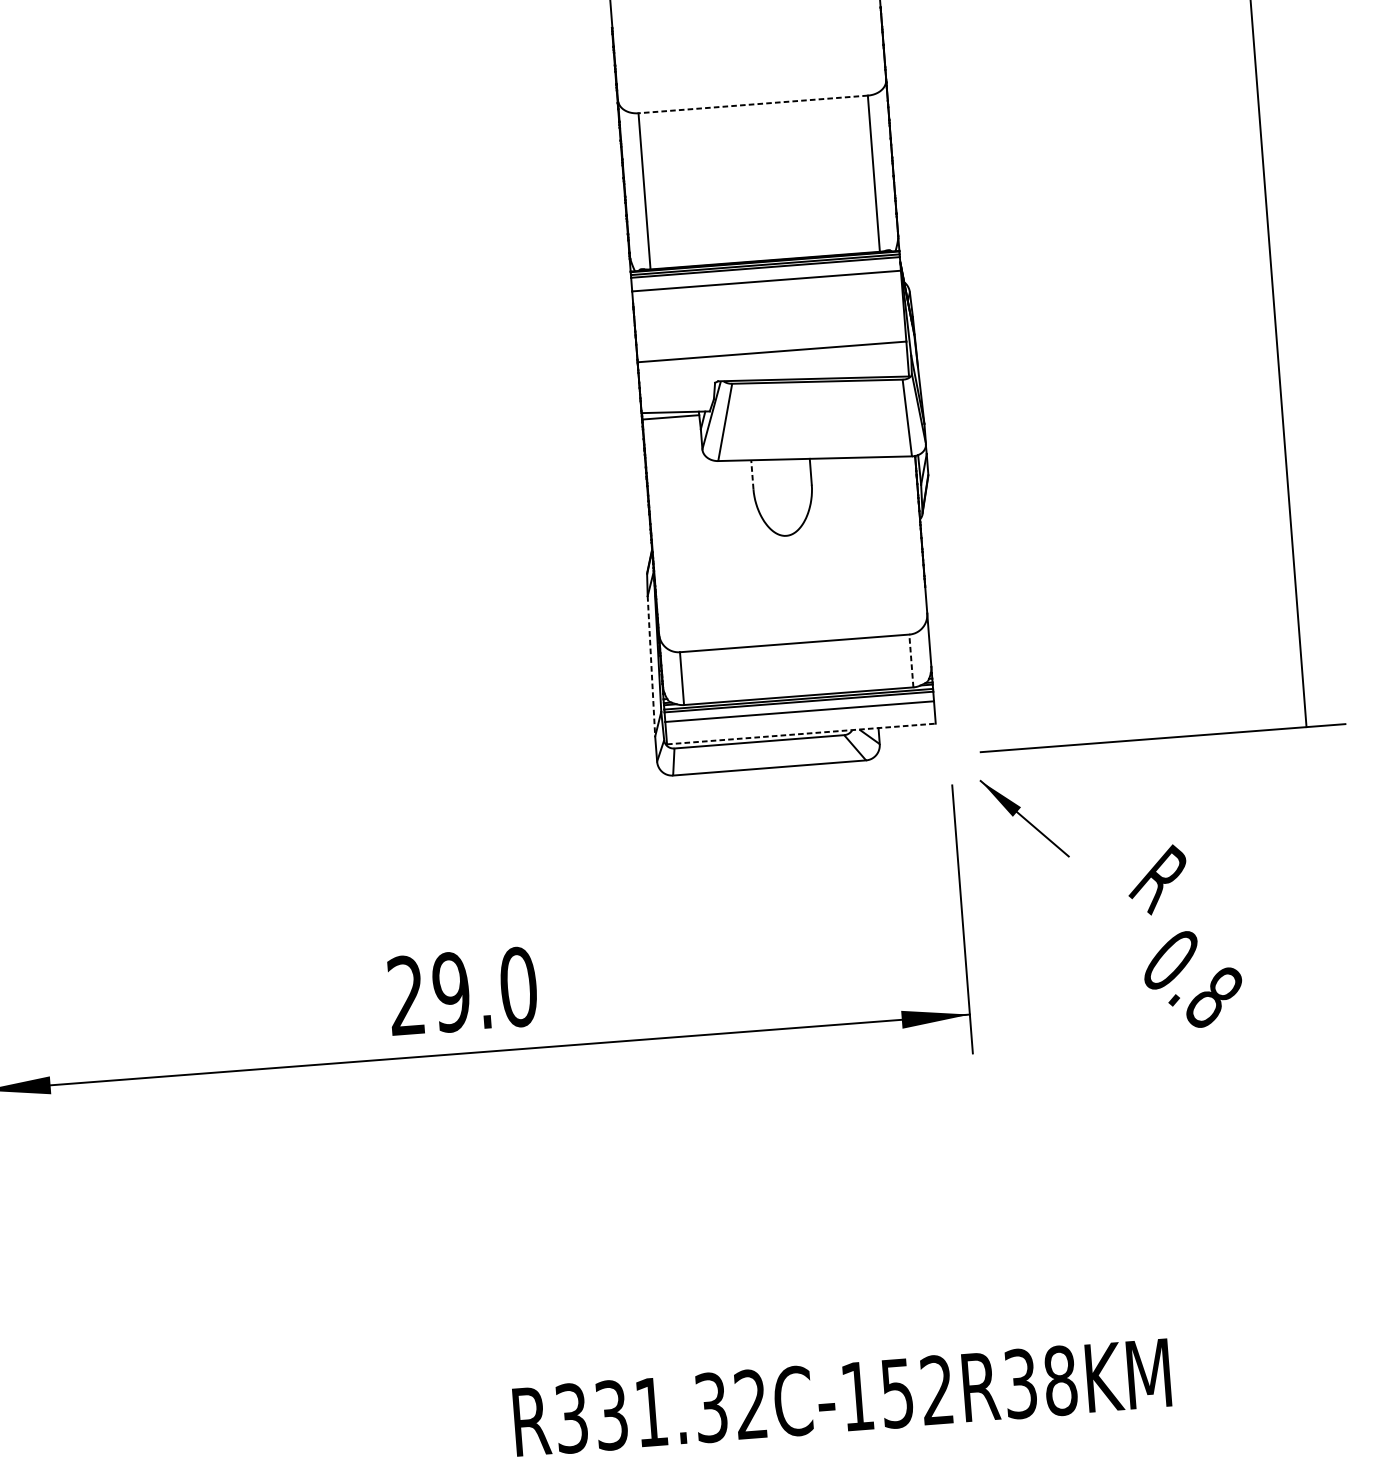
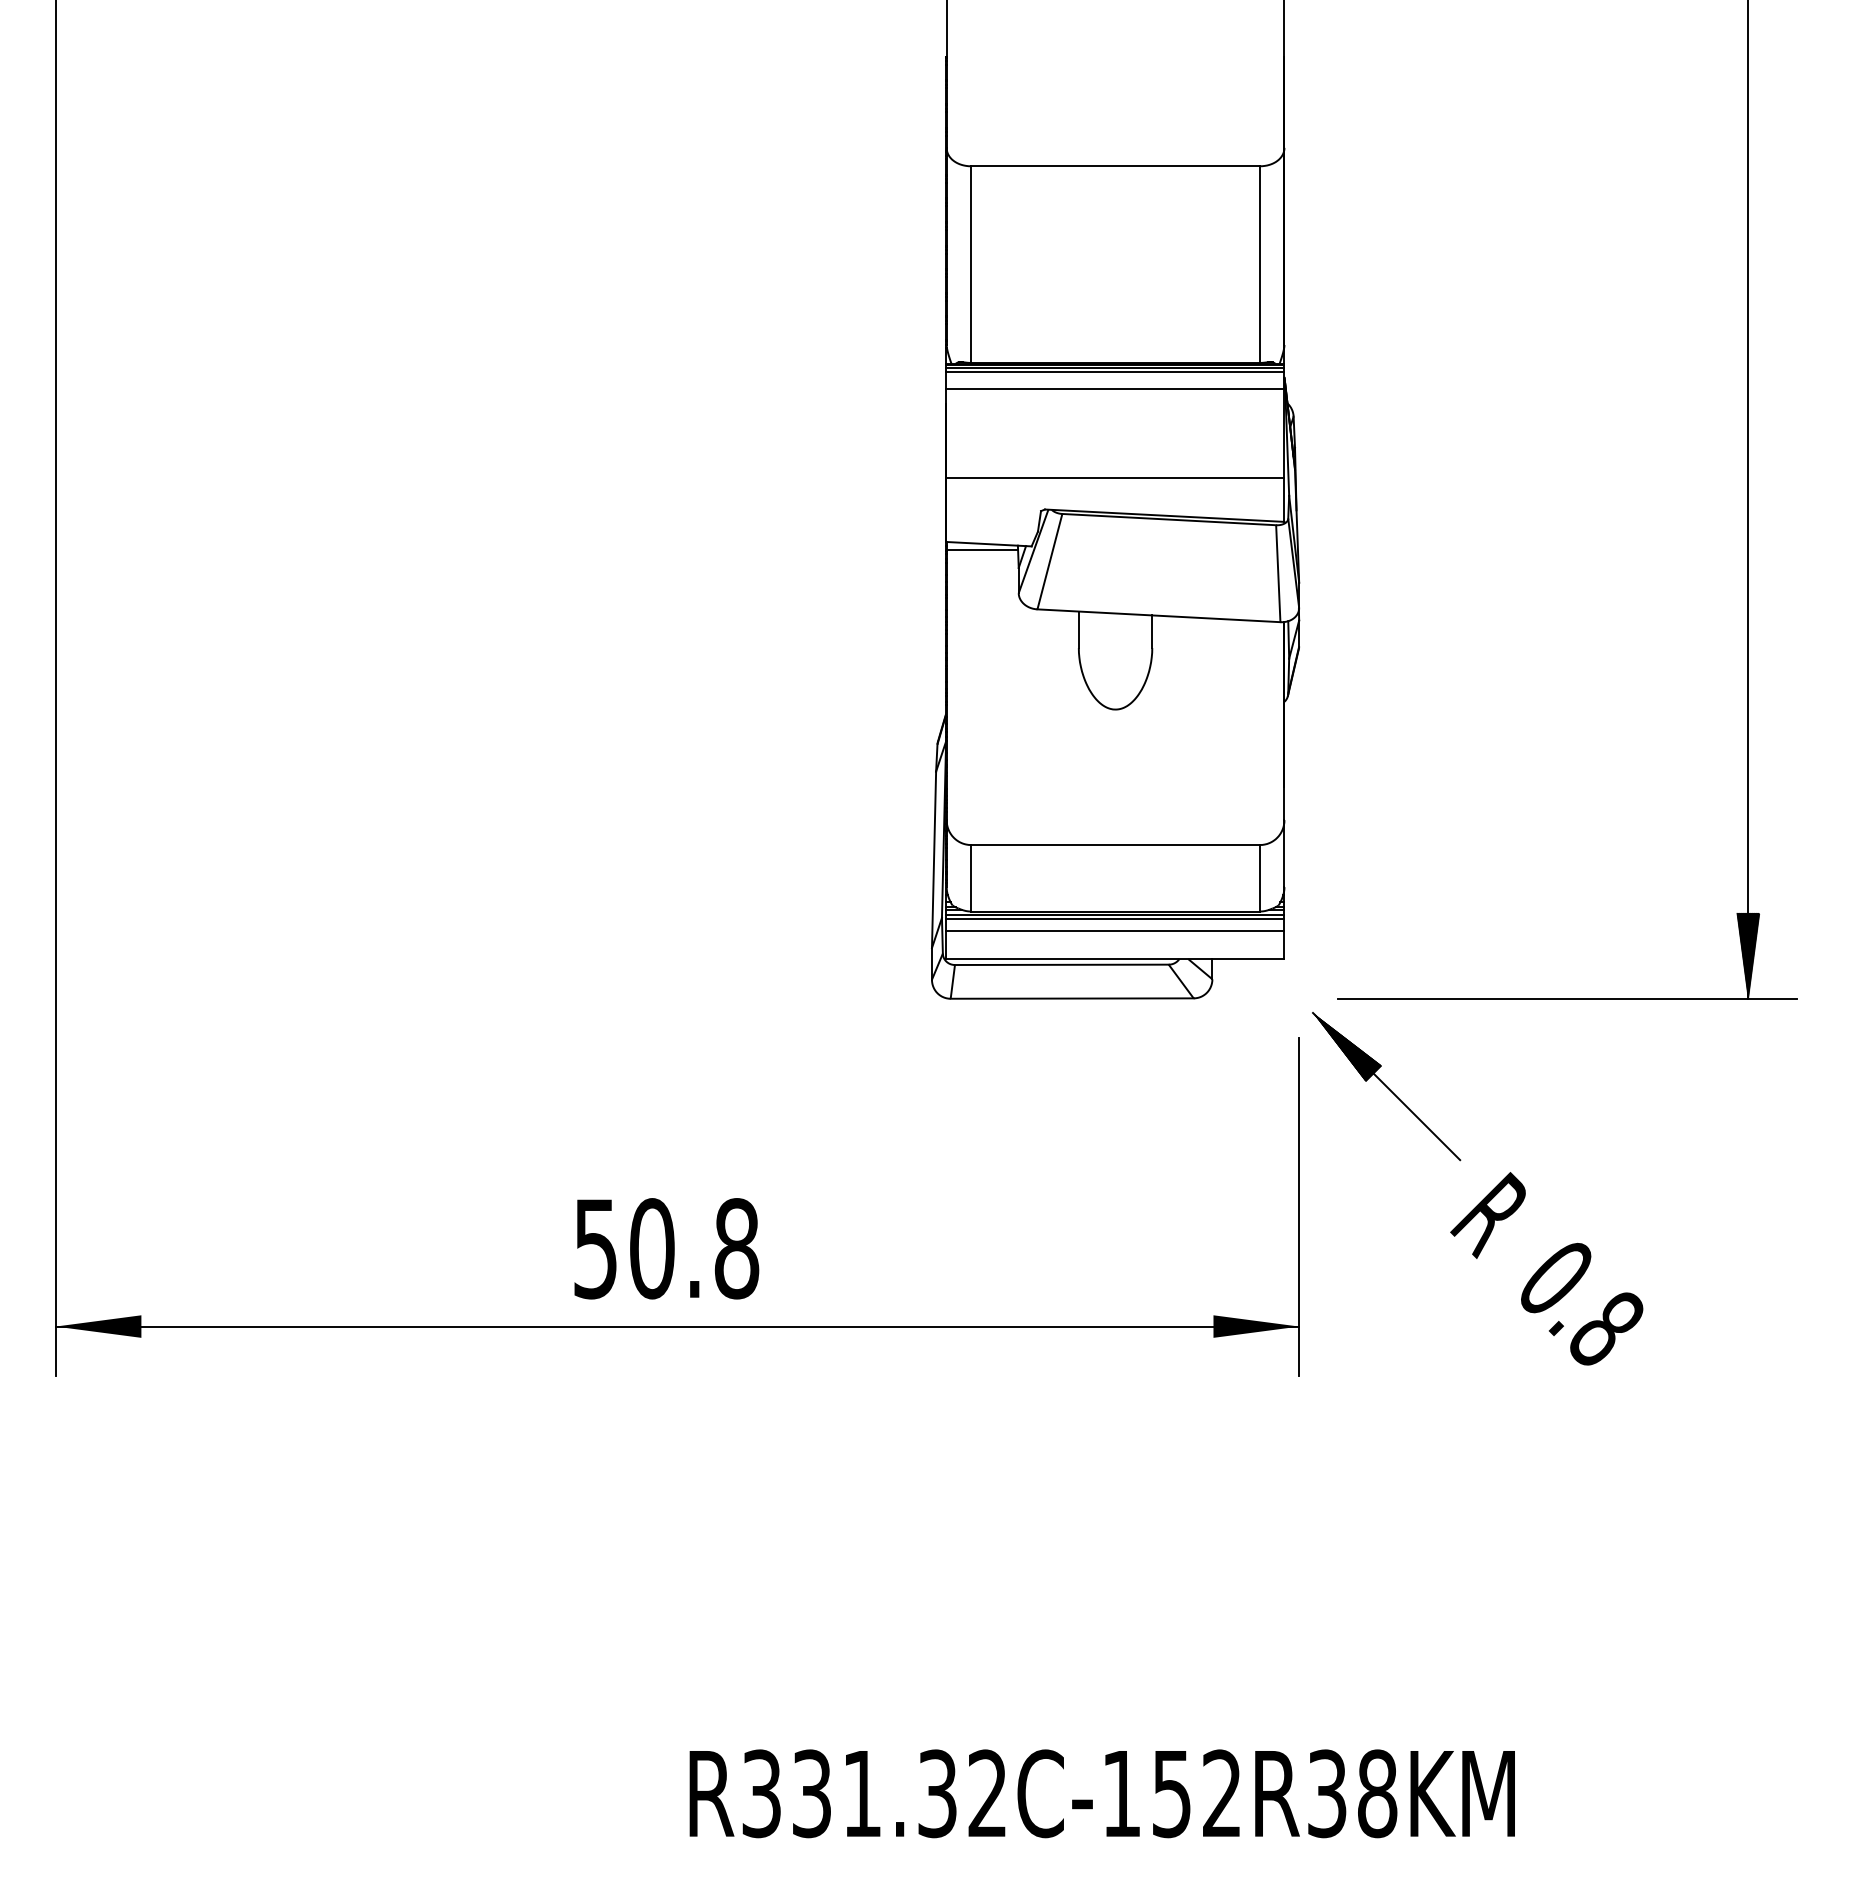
line: (753, 104) -> (1115, 166), dashed -> solid
line: (752, 474) -> (1078, 629), dashed -> solid
line: (910, 660) -> (1259, 877), dashed -> solid
line: (651, 666) -> (934, 860), dashed -> solid
hatch: (1304, 693) -> (1748, 956), added
line: (801, 734) -> (1115, 959), dashed -> solid
part: (1024, 818) -> (1386, 1086), size x1.43
text: (1157, 880) -> (1487, 1215), moved
text: (462, 991) -> (666, 1248), 29.0 -> 50.8

